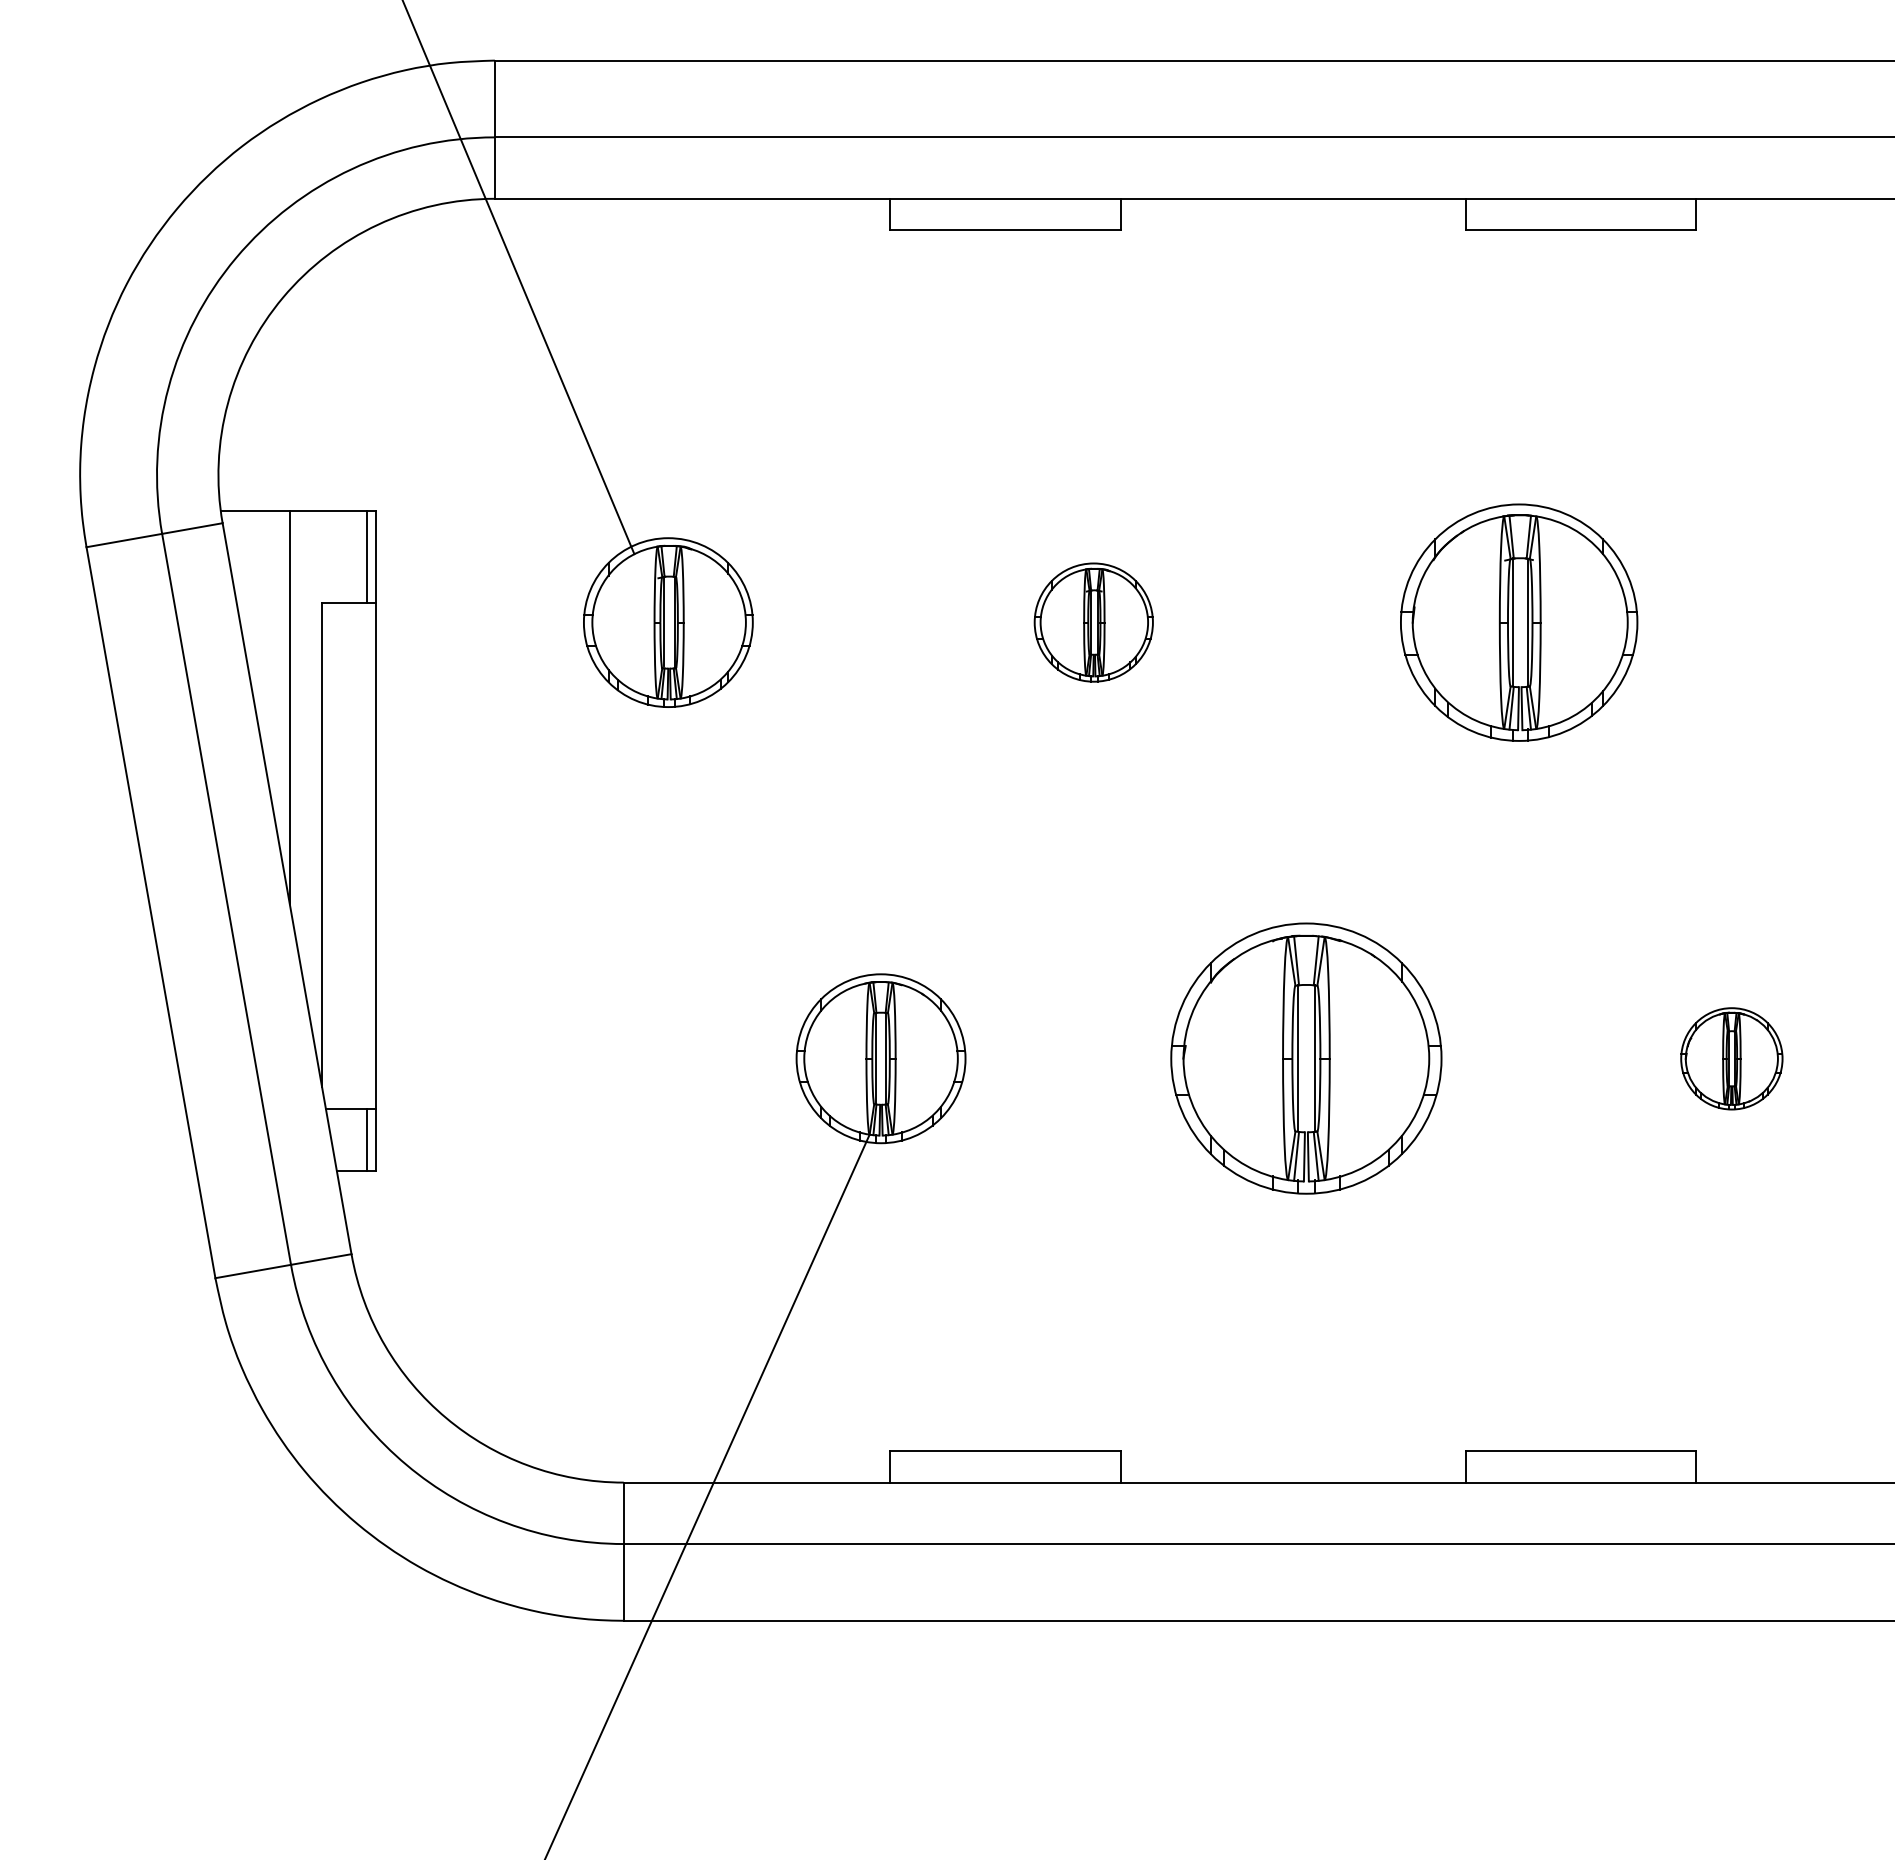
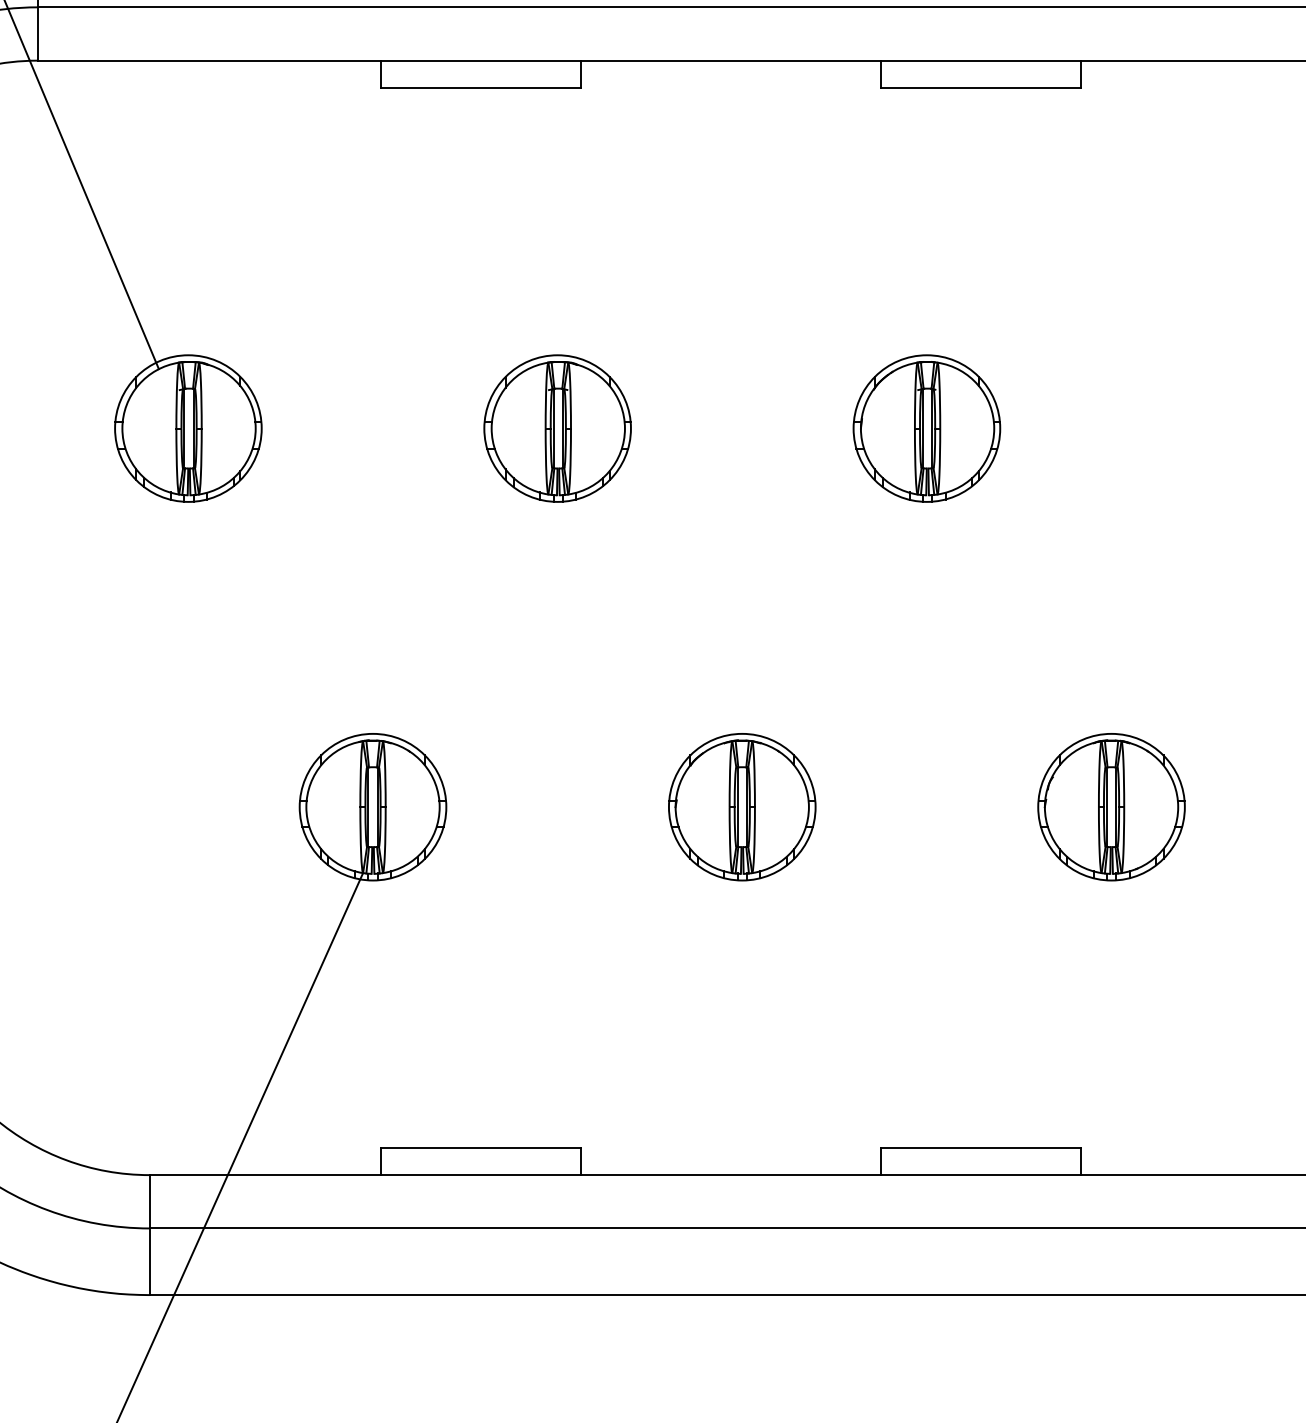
part: (1093, 622) -> (557, 428), size x1.43
part: (1518, 622) -> (926, 428), size x0.71
part: (1306, 1058) -> (742, 806), size x0.62
part: (1731, 1058) -> (1111, 806), size x1.67

